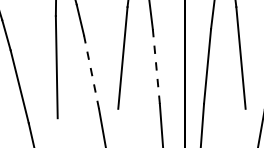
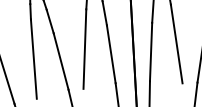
line: (156, 66) -> (111, 54), dashed -> solid
line: (91, 72) -> (61, 61), dashed -> solid

